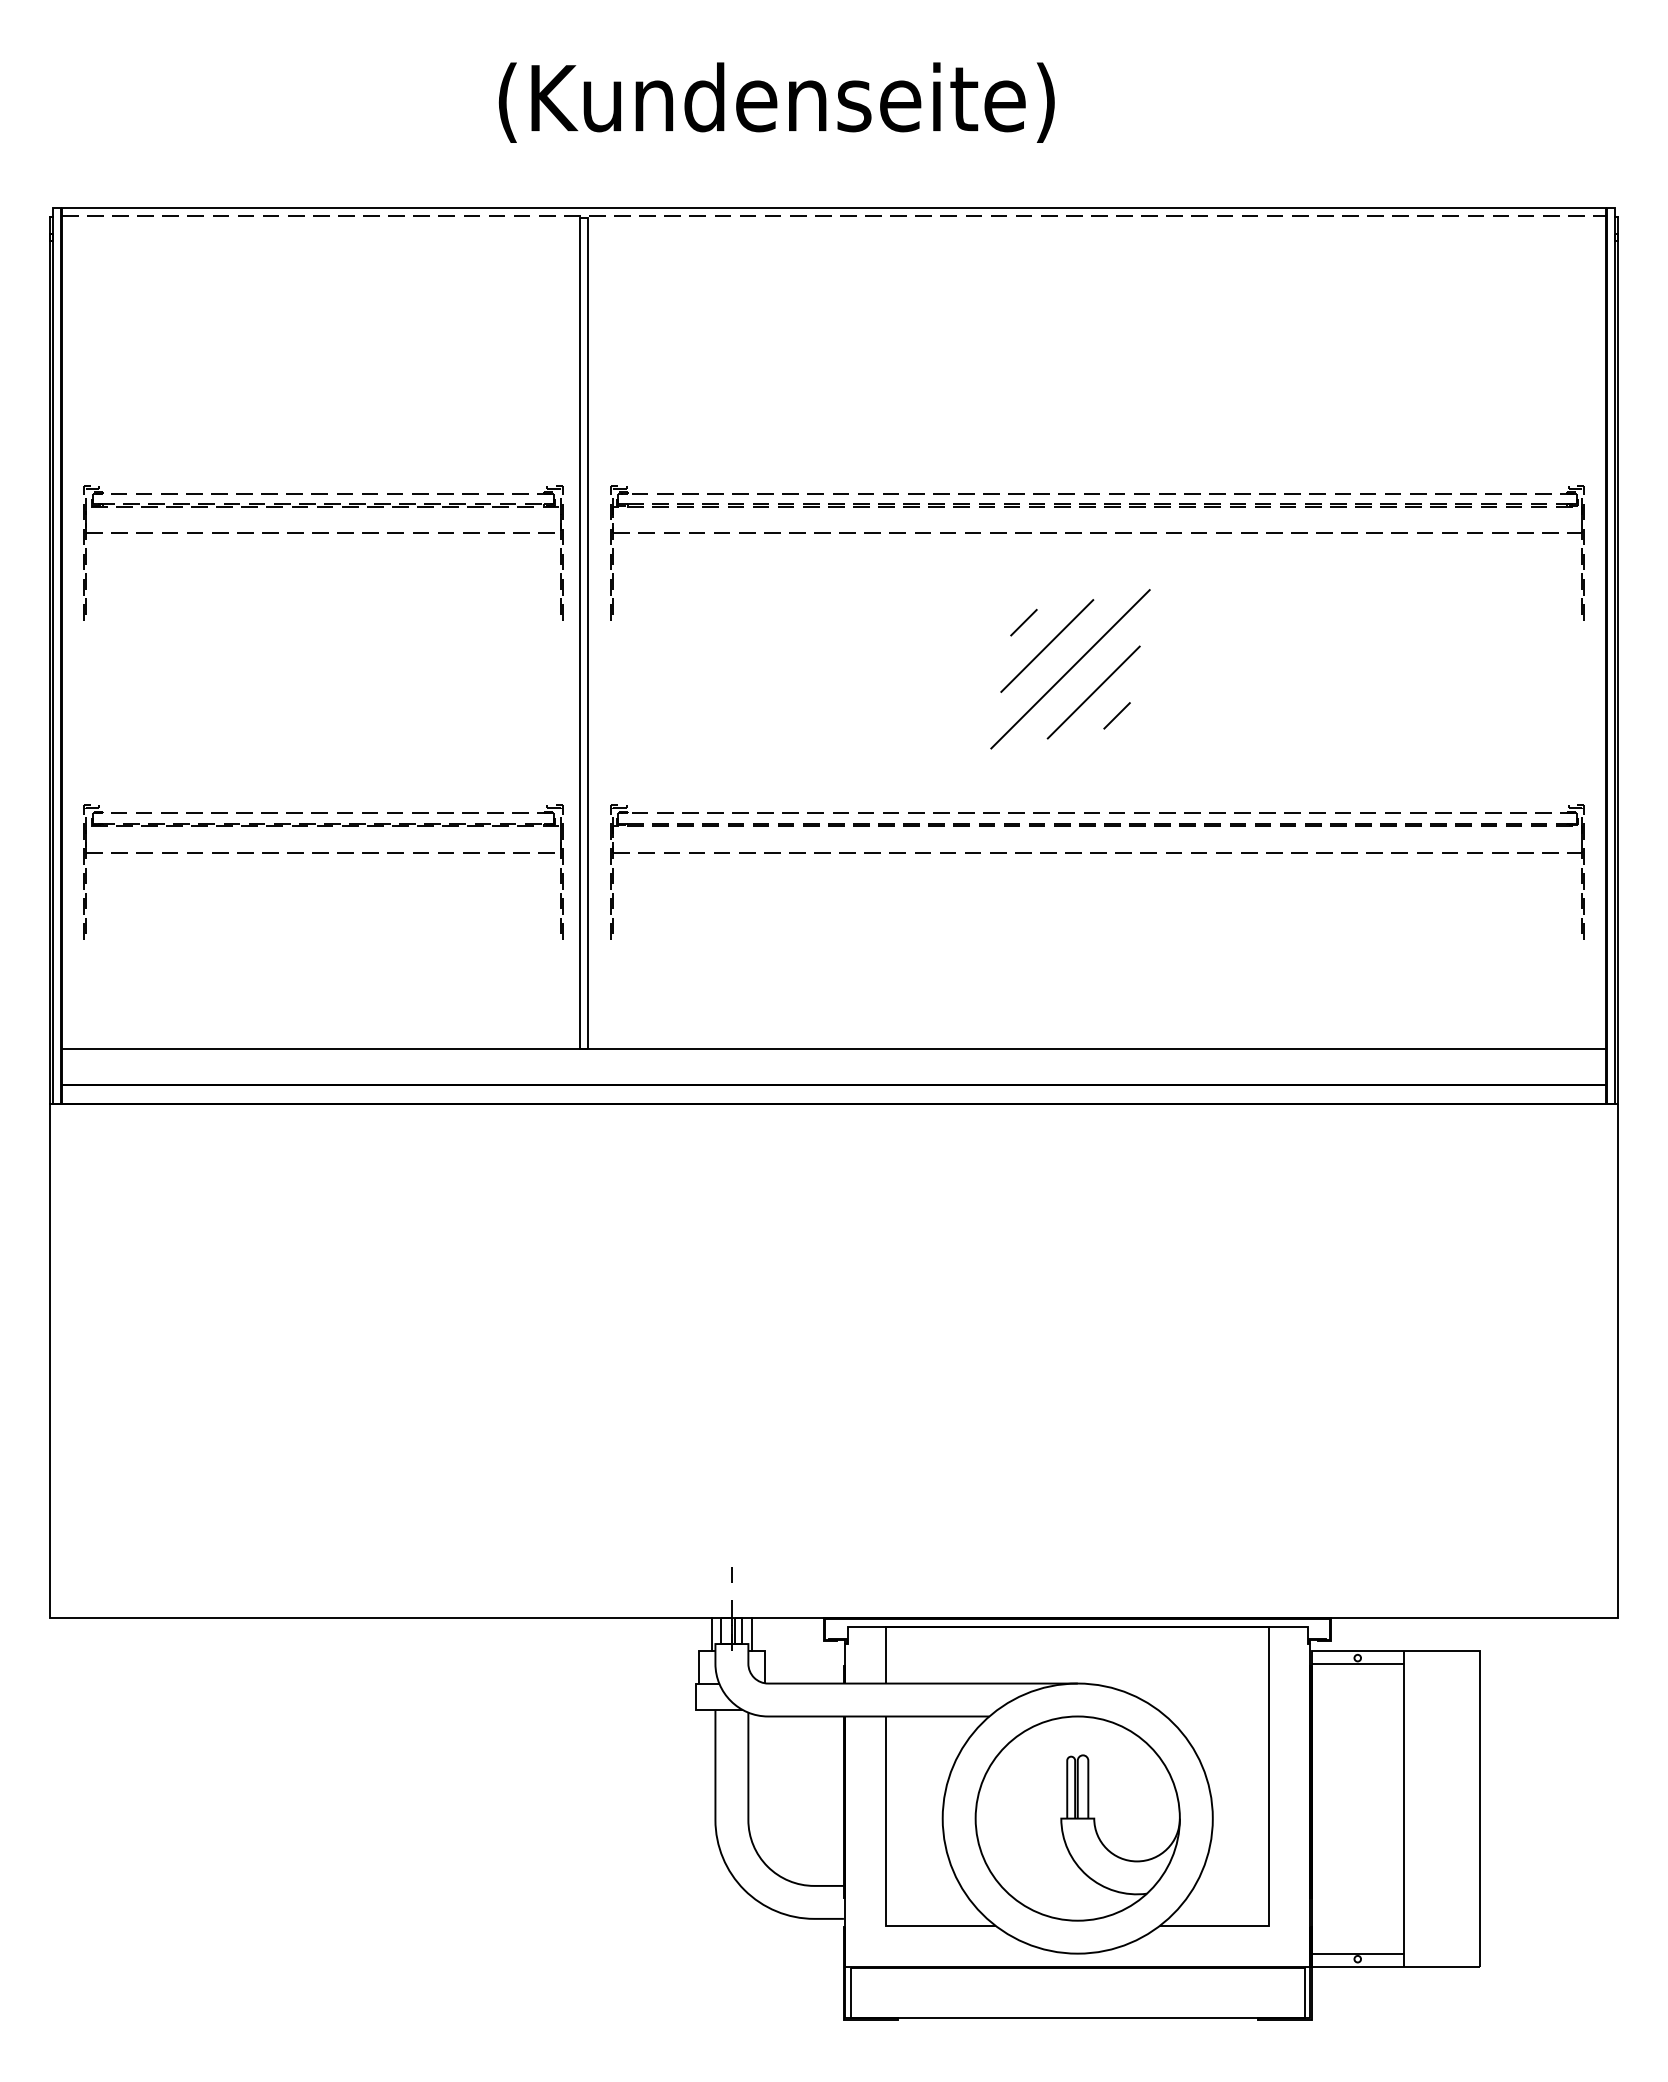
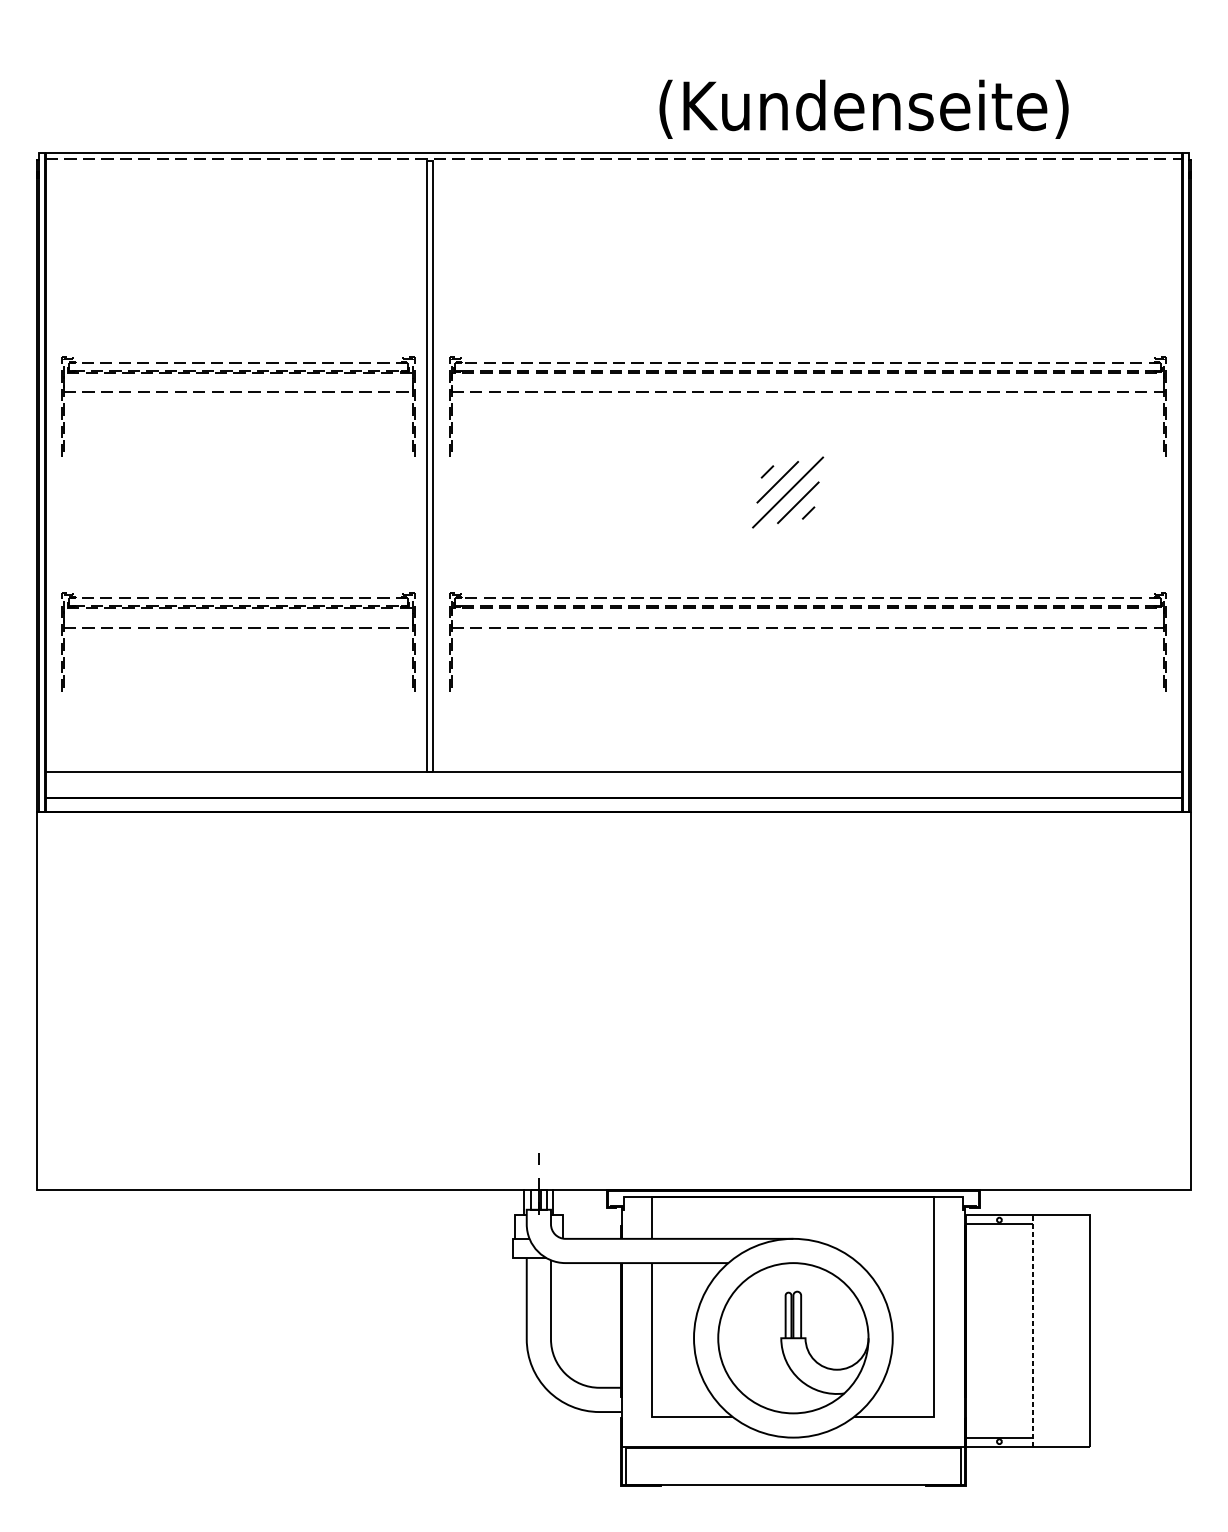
text: (776, 102) -> (863, 109), moved
part: (1070, 669) -> (788, 492), size x0.6
line: (1403, 1808) -> (1033, 1330), solid -> dashed

